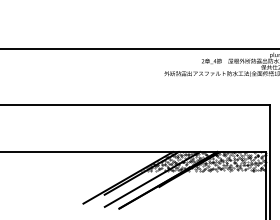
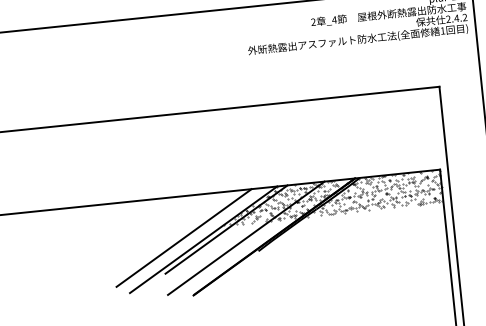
line: (117, 175) -> (184, 237), added

